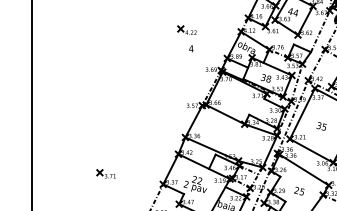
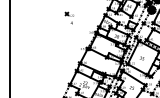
part: (186, 36) -> (69, 17), moved
part: (102, 172) -> (42, 79), removed

